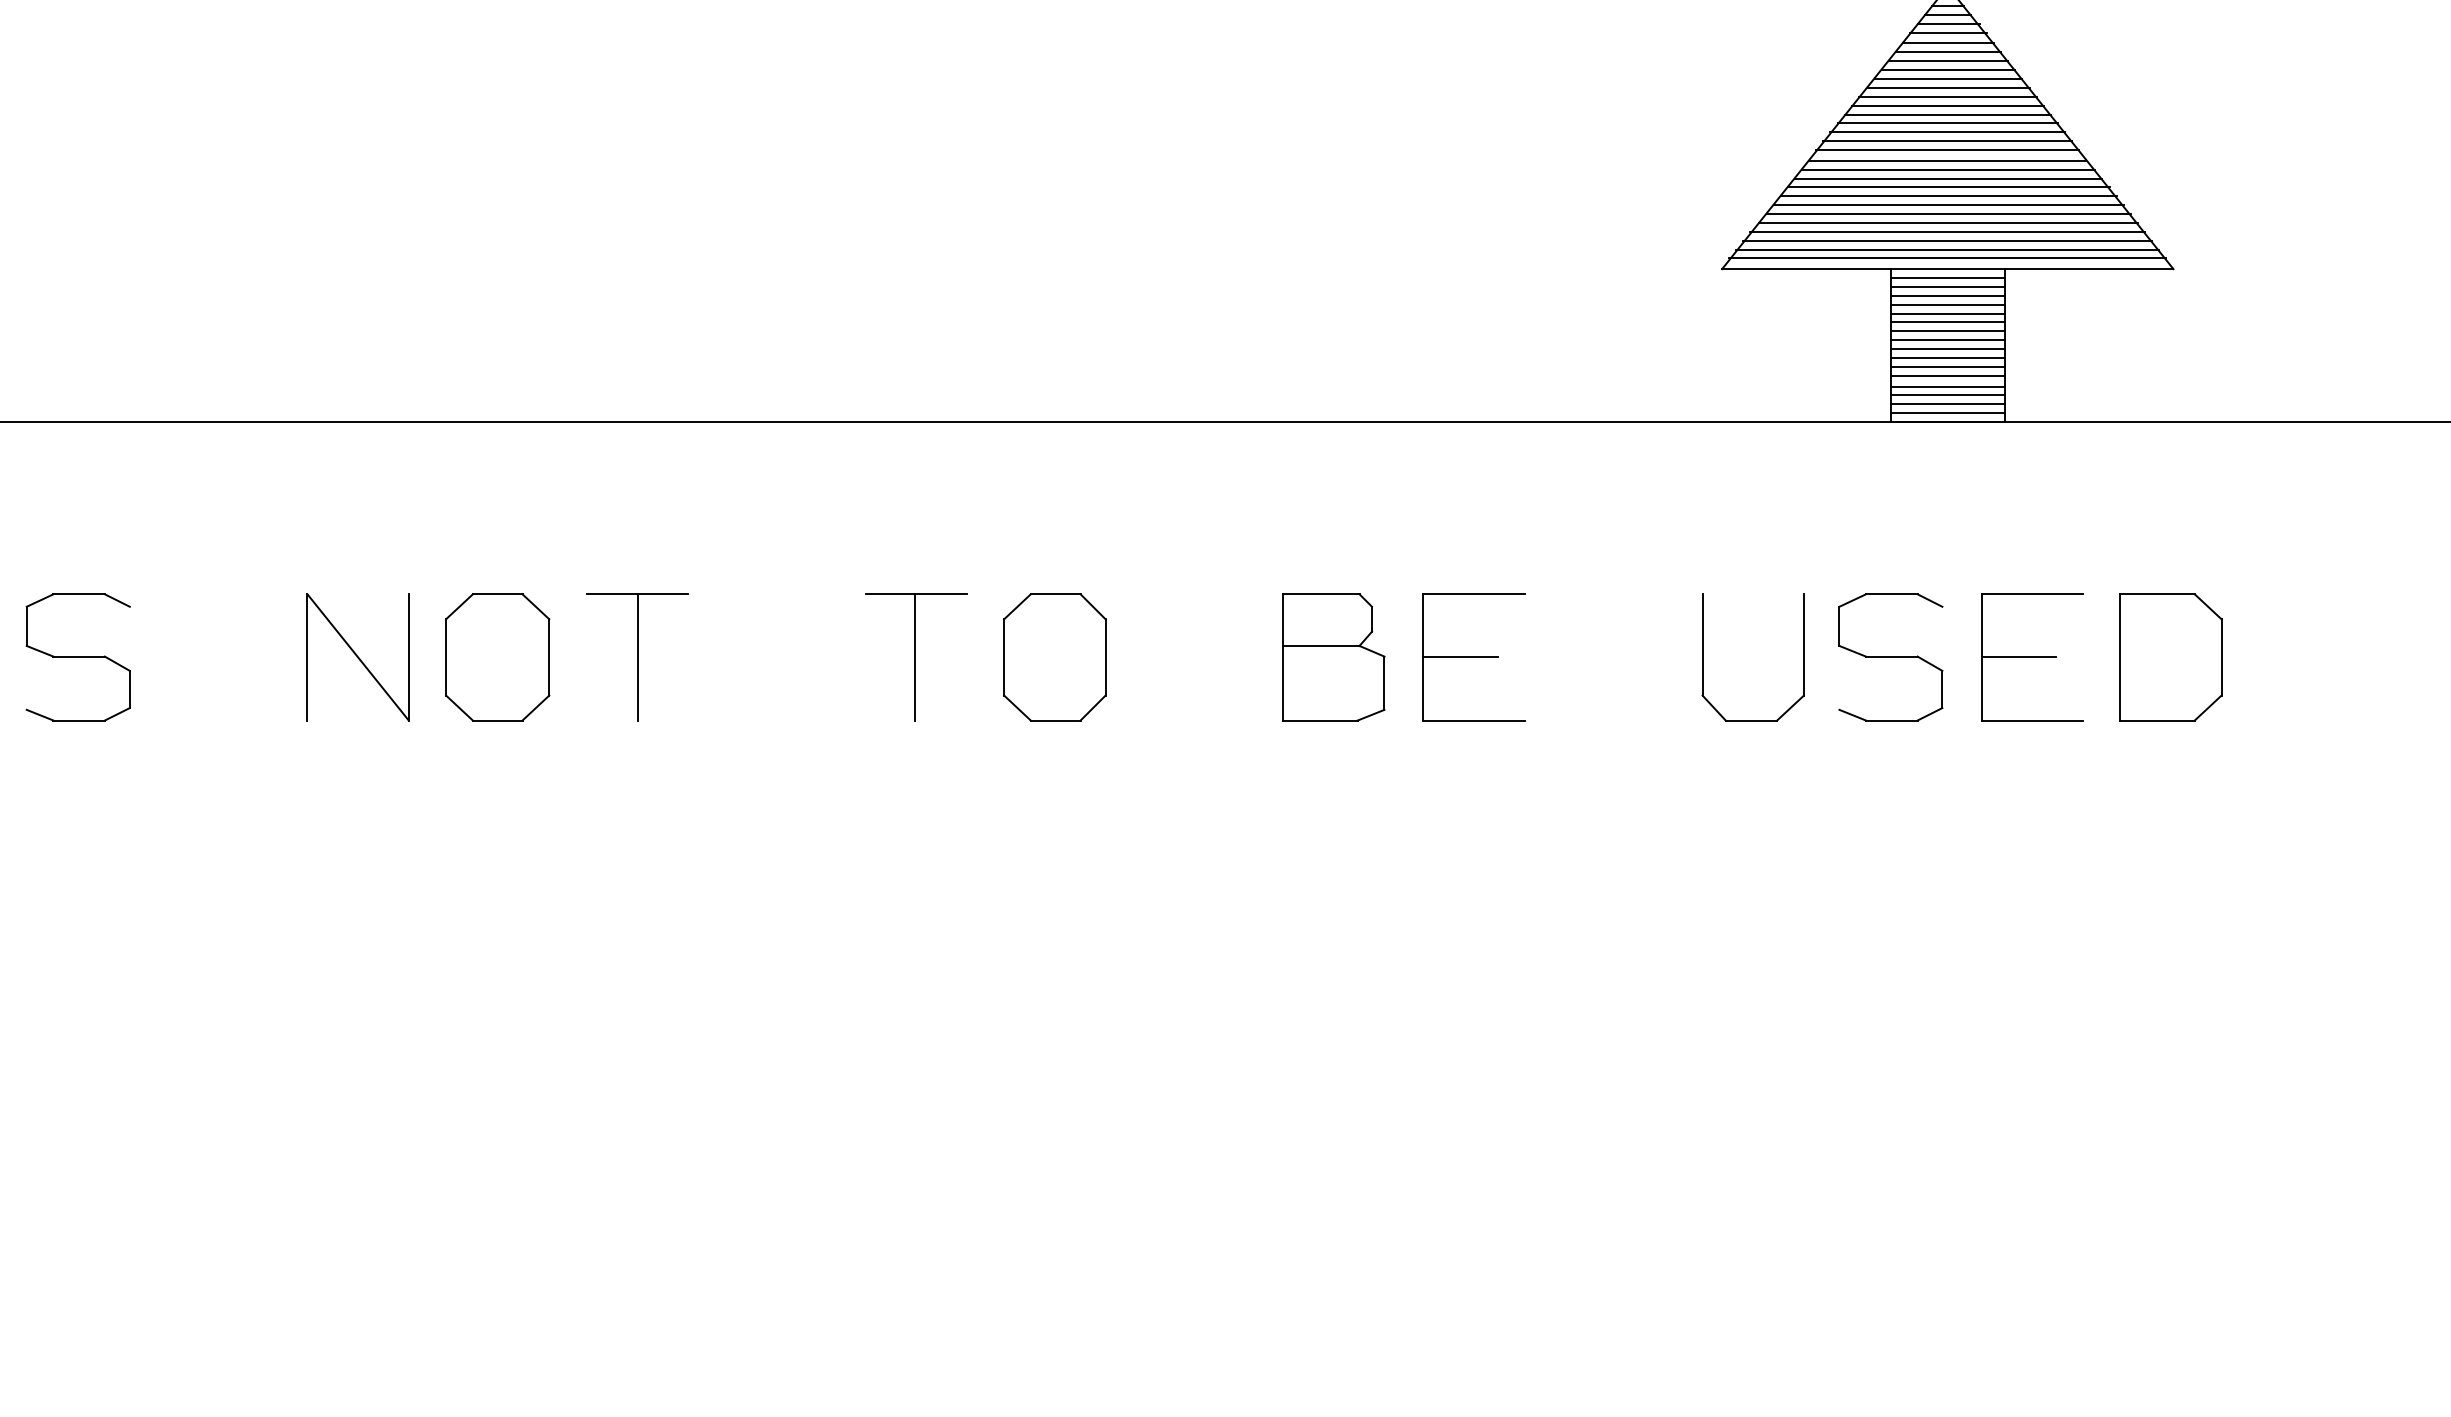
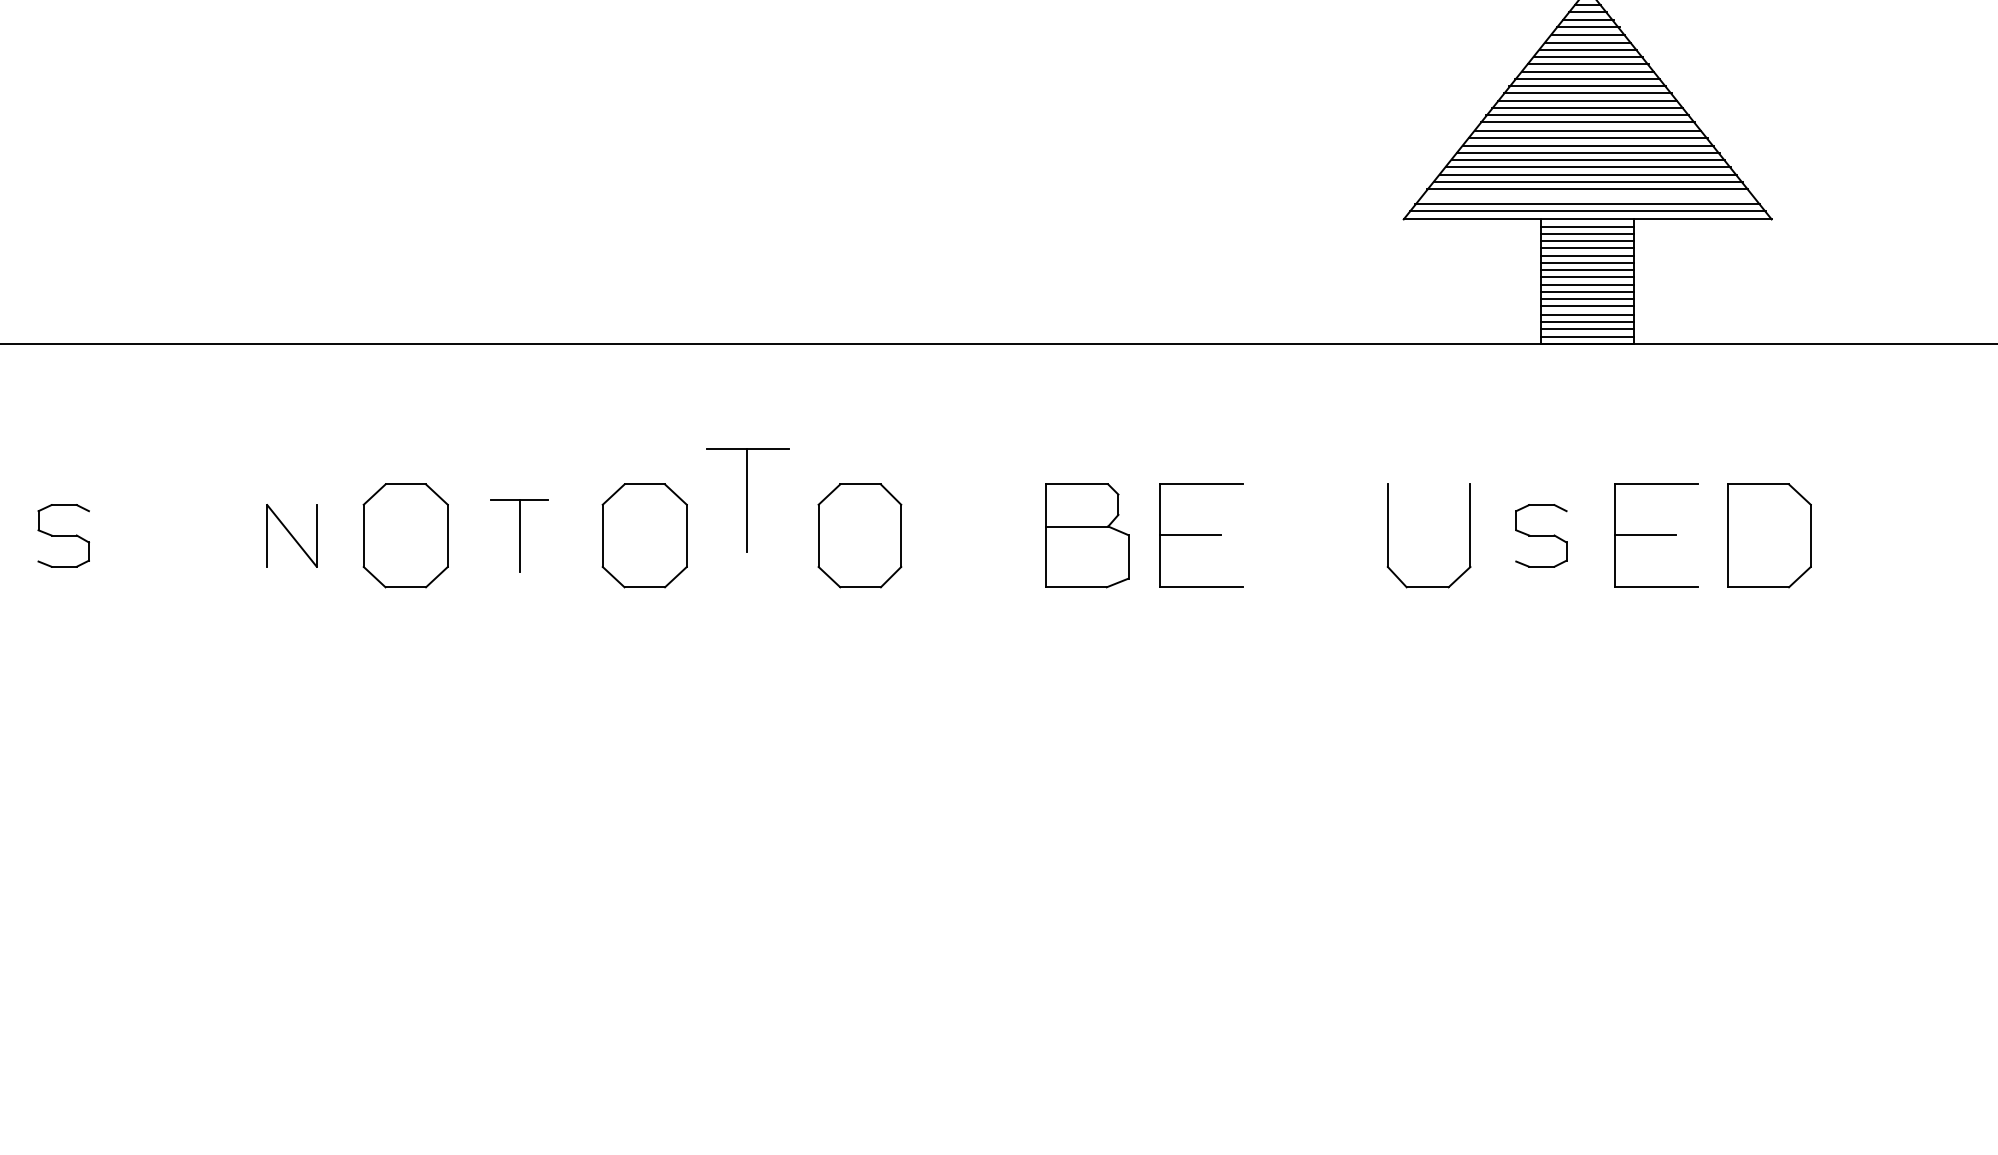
line: (1947, 241) -> (1587, 196), removed
part: (77, 656) -> (63, 535), size x0.6
part: (357, 656) -> (291, 535), size x0.6
part: (637, 656) -> (519, 535), size x0.7
part: (790, 656) -> (644, 535), added
part: (915, 656) -> (747, 500), moved
part: (1891, 656) -> (1541, 535), size x0.6

